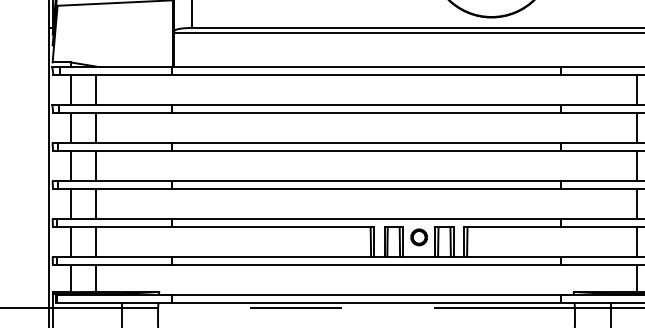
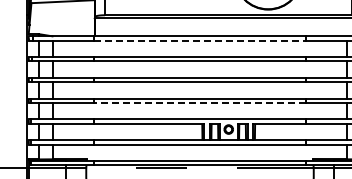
line: (367, 74) -> (200, 40), solid -> dashed
line: (367, 189) -> (200, 103), solid -> dashed

